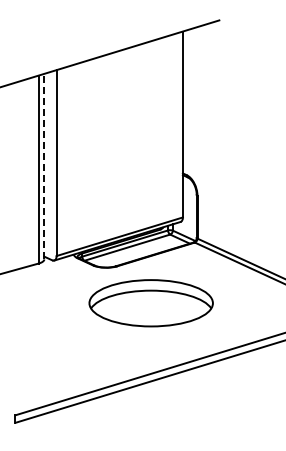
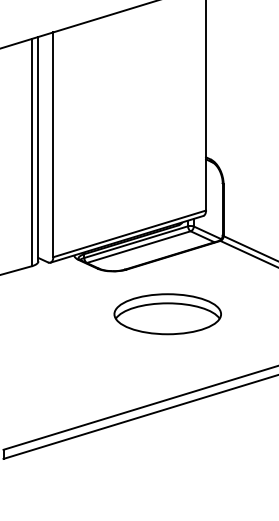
line: (44, 166) -> (38, 148), dashed -> solid
part: (151, 302) -> (168, 313), size x0.71

